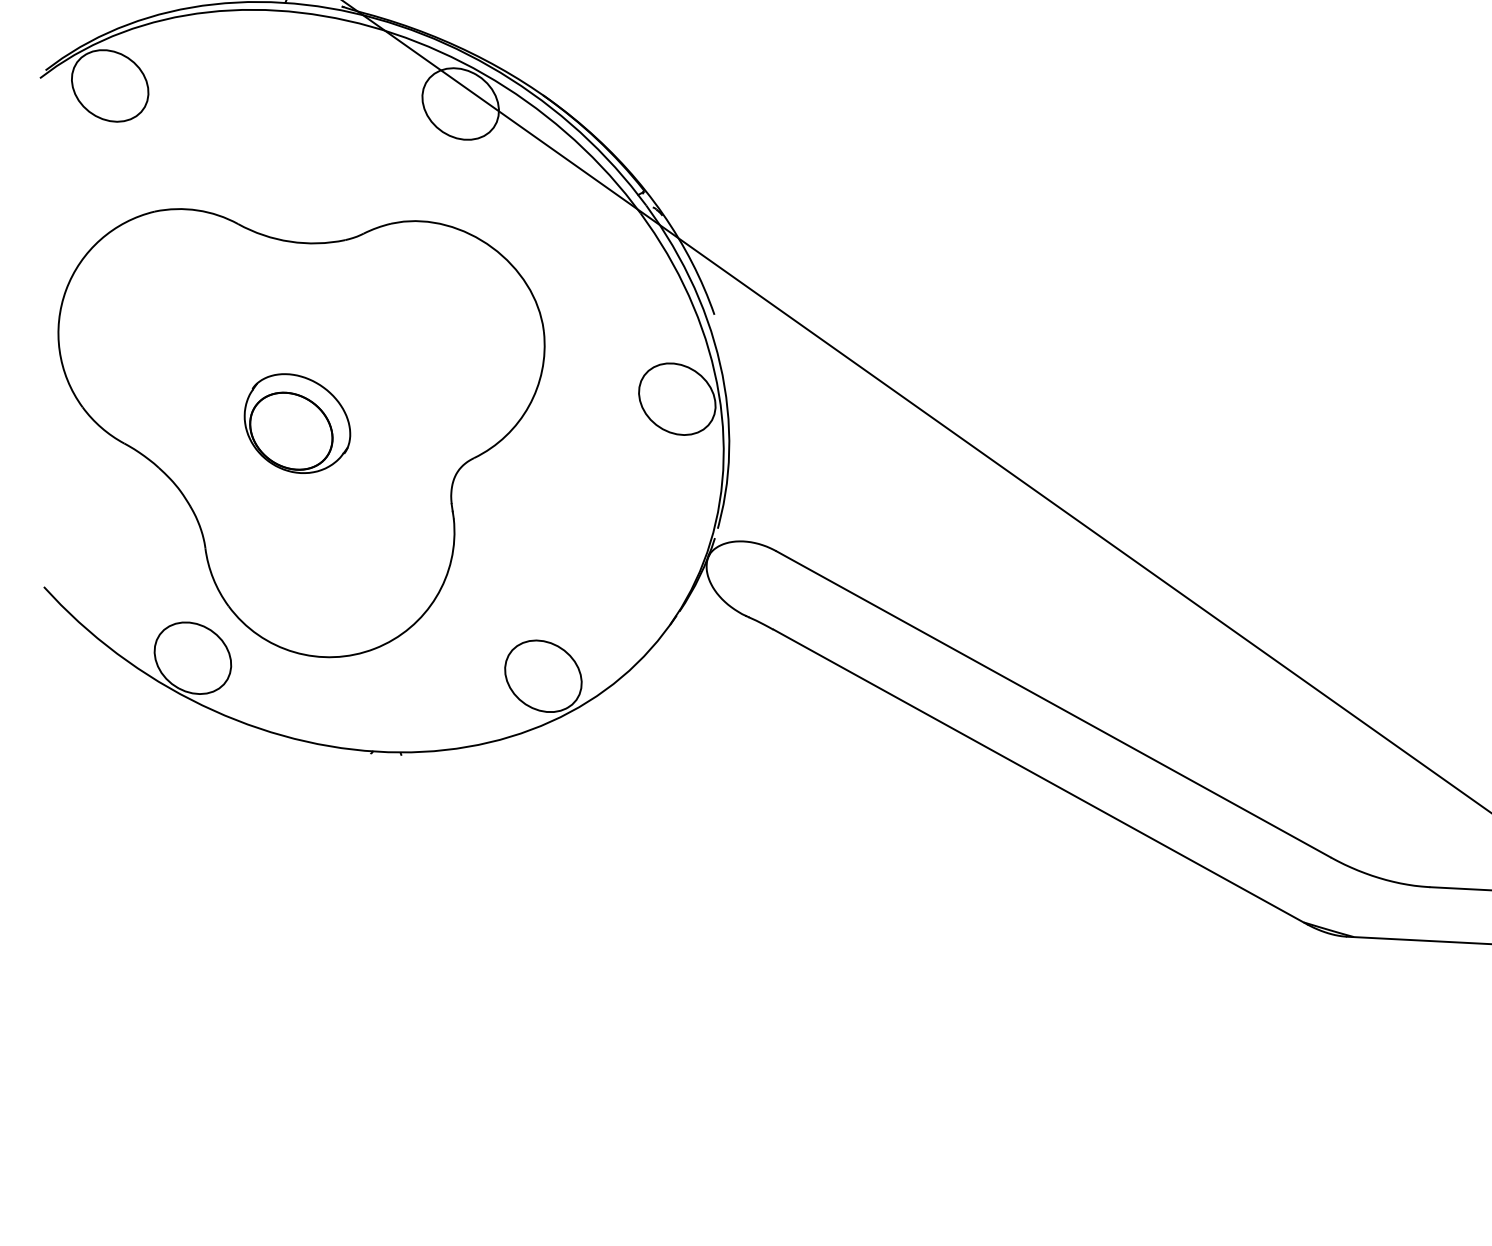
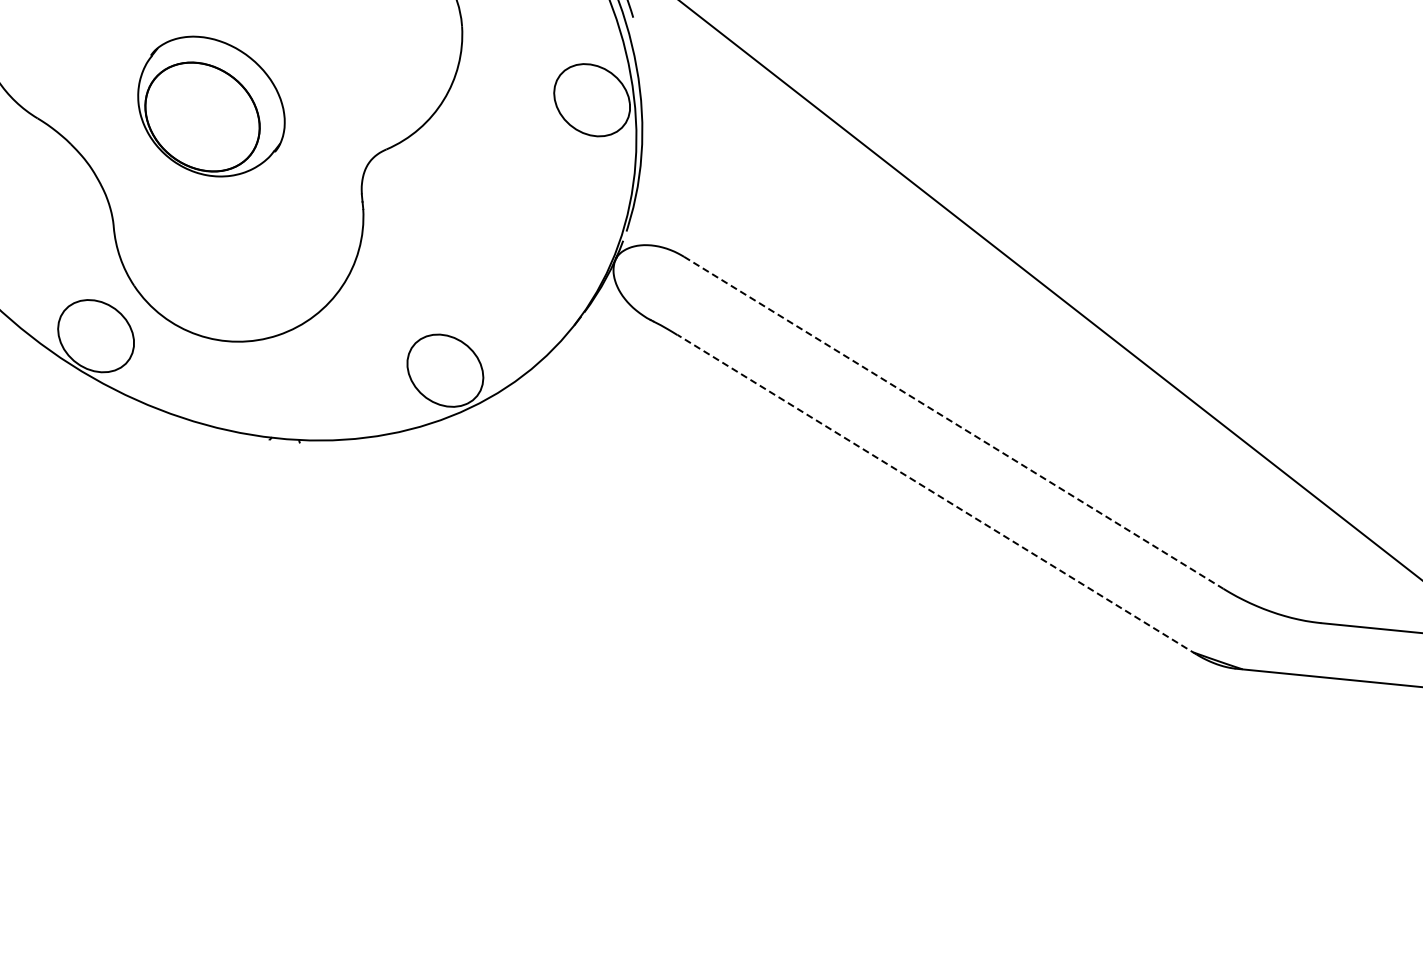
part: (297, 423) -> (211, 106), size x1.4
line: (1053, 704) -> (953, 422), solid -> dashed
line: (1040, 777) -> (937, 495), solid -> dashed

